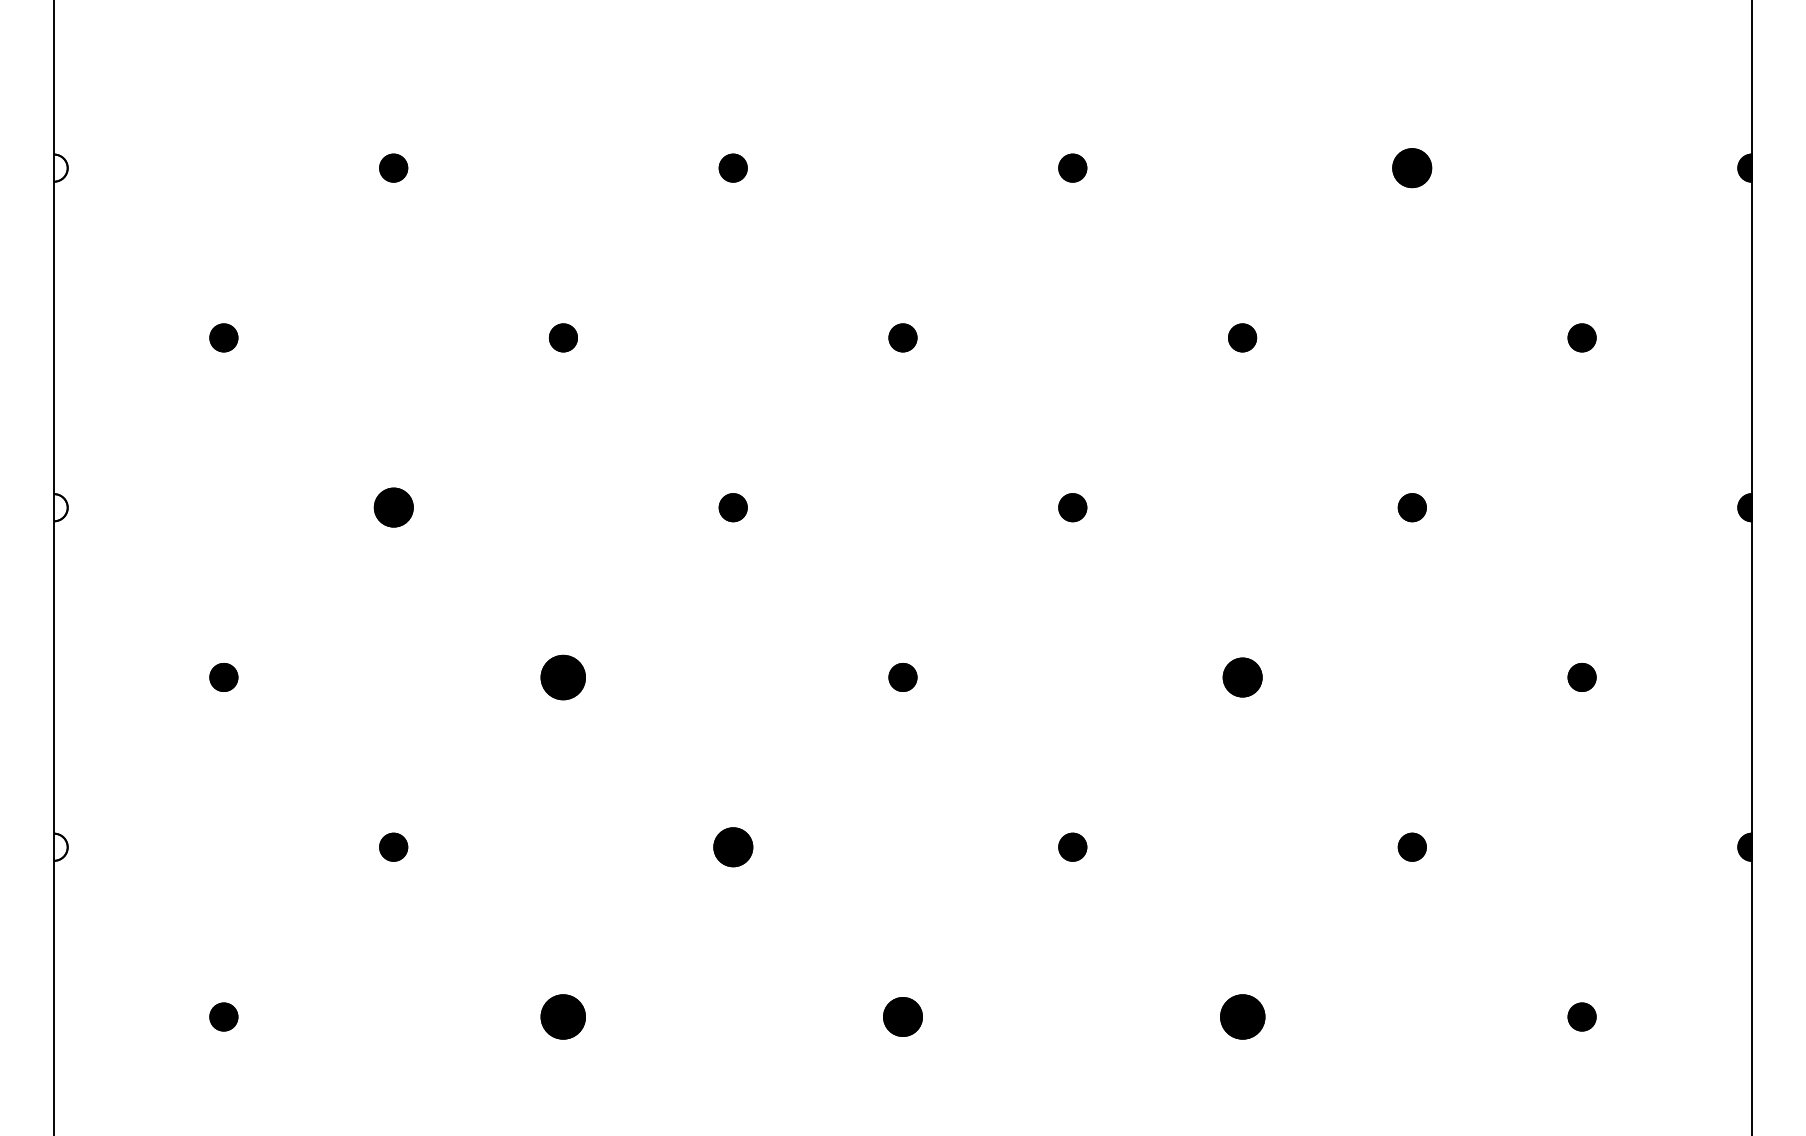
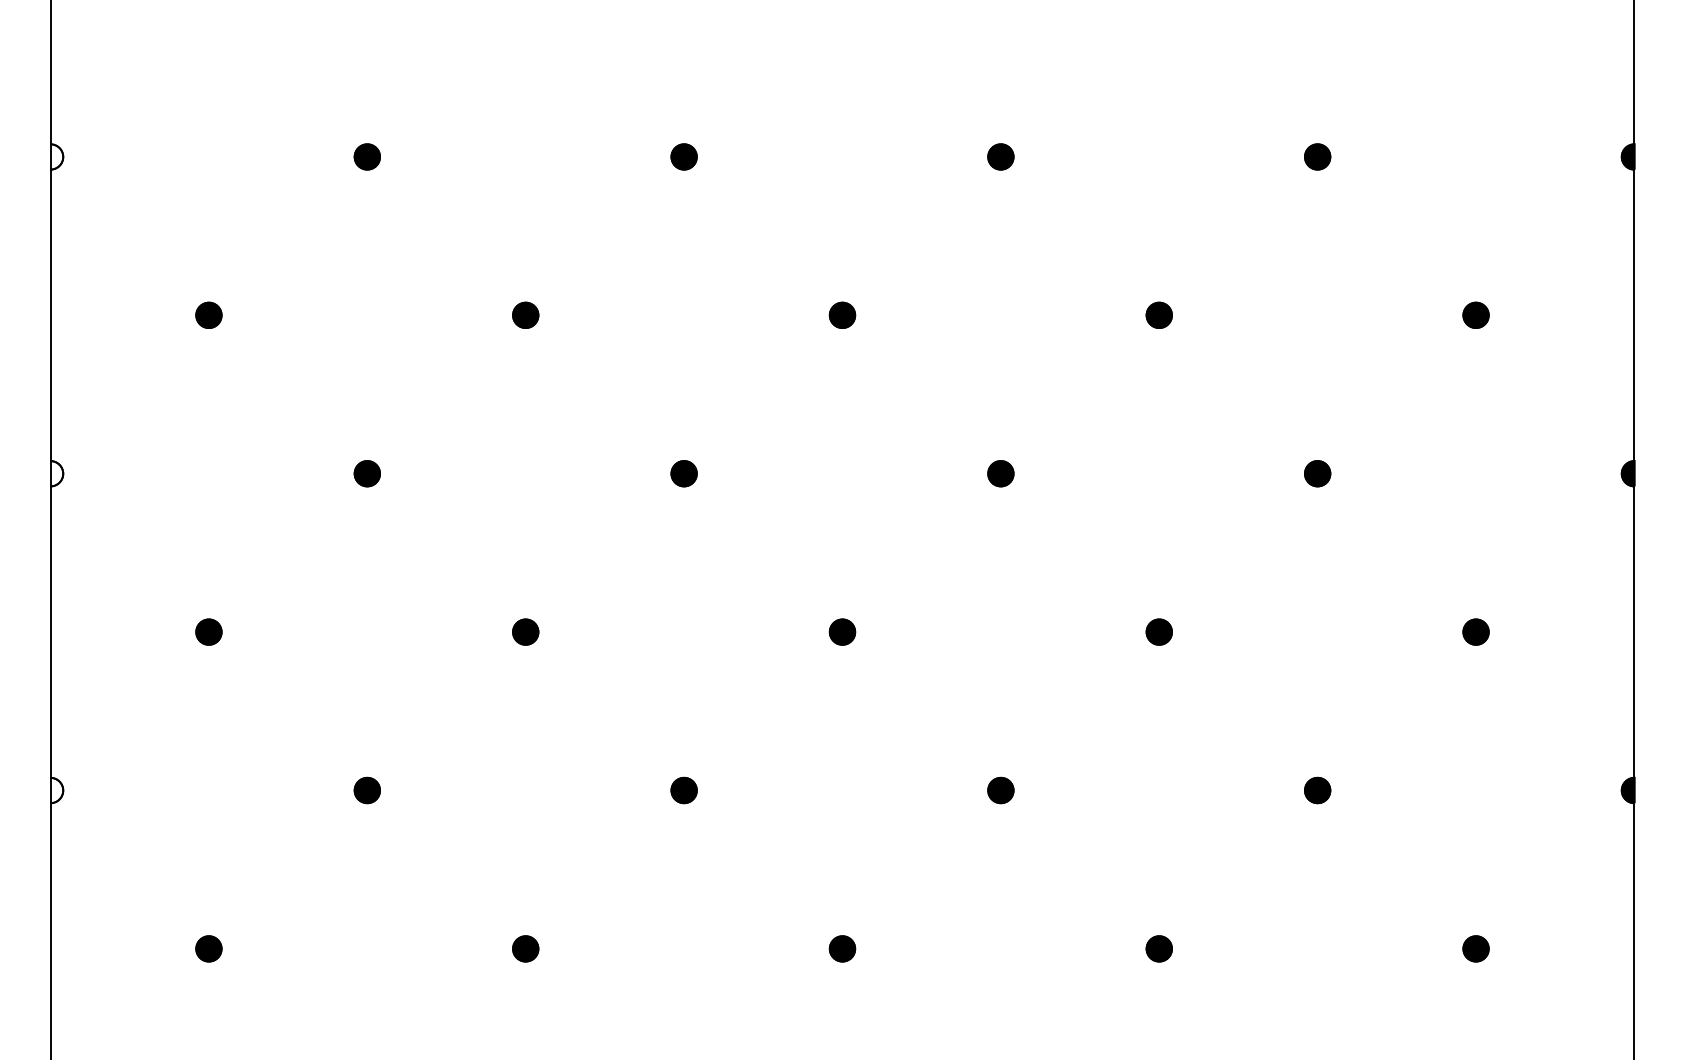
part: (1412, 167) -> (1317, 156), size x0.71
part: (392, 507) -> (366, 473), size x0.71
part: (563, 676) -> (525, 631), size x0.62
part: (1241, 676) -> (1158, 631), size x0.71
part: (732, 847) -> (683, 790), size x0.71
part: (563, 1016) -> (525, 948), size x0.62
part: (903, 1016) -> (842, 948), size x0.71
part: (1241, 1016) -> (1158, 948), size x0.62

